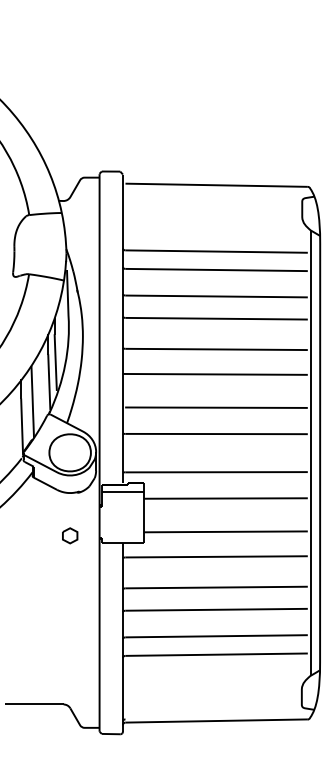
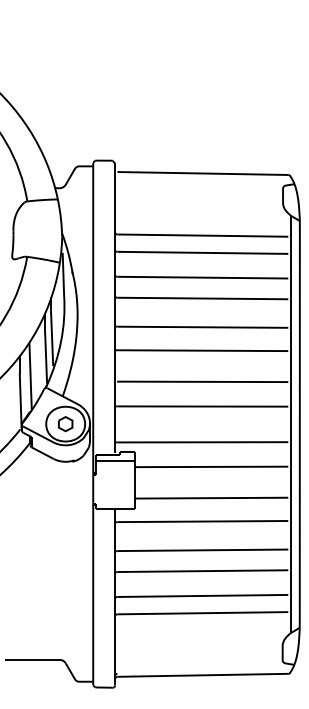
part: (70, 535) -> (65, 423), moved

